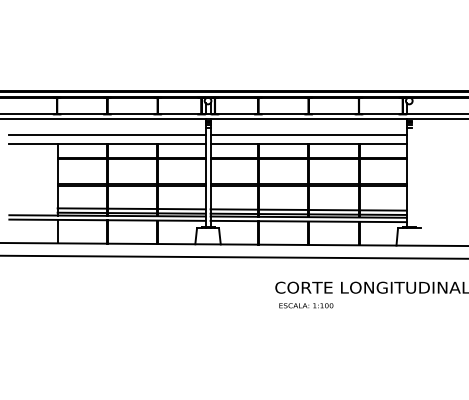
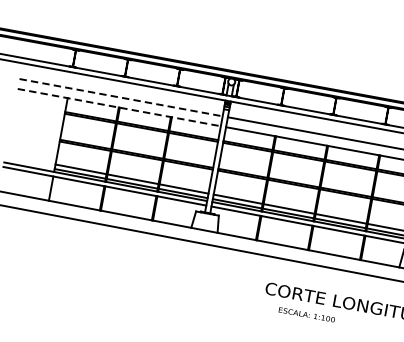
line: (107, 134) -> (121, 97), solid -> dashed
line: (107, 144) -> (119, 107), solid -> dashed
text: (306, 305) -> (307, 314), moved

